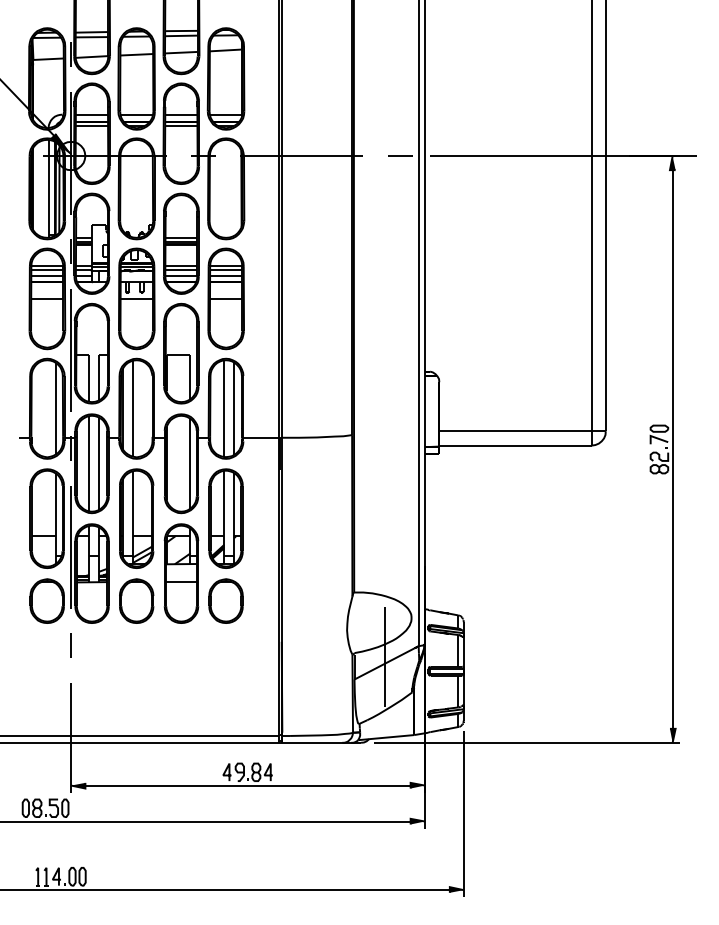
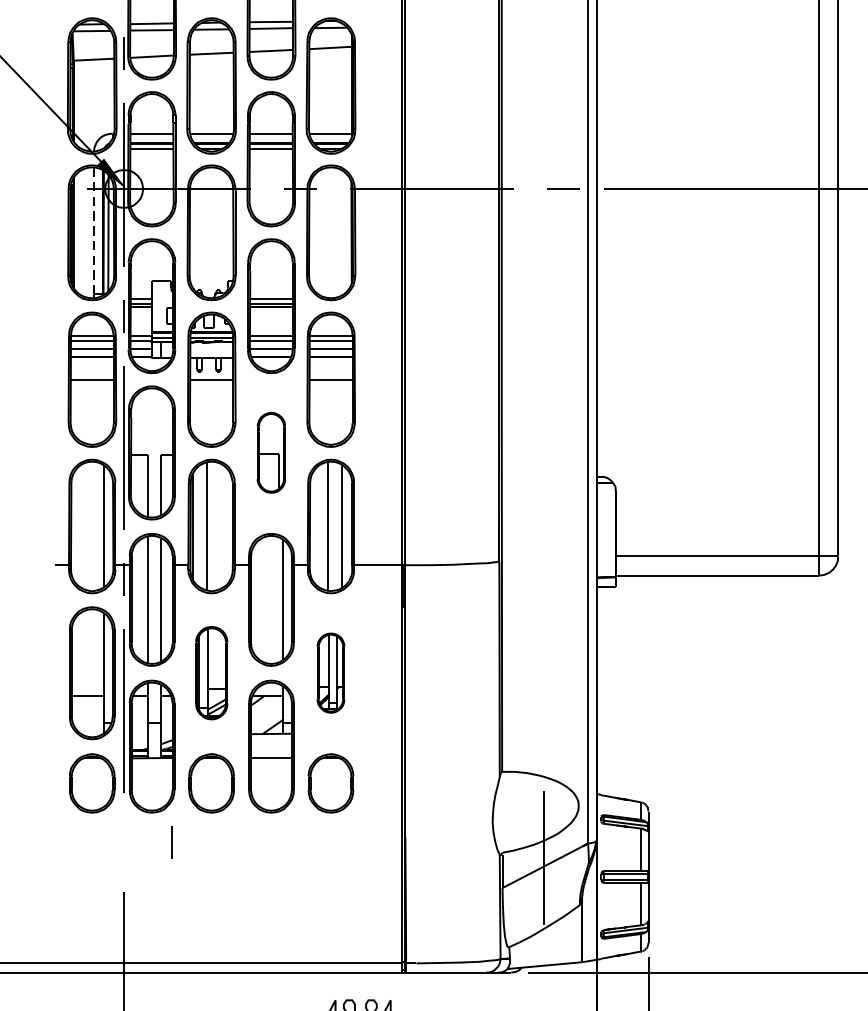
line: (48, 187) -> (93, 230), solid -> dashed
part: (181, 353) -> (271, 452), size x0.6
part: (136, 518) -> (211, 672), size x0.7
part: (225, 518) -> (330, 672), size x0.6
line: (70, 645) -> (171, 842), moved

